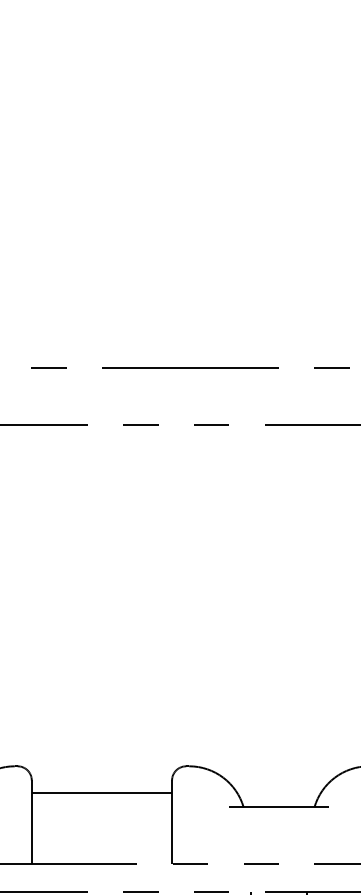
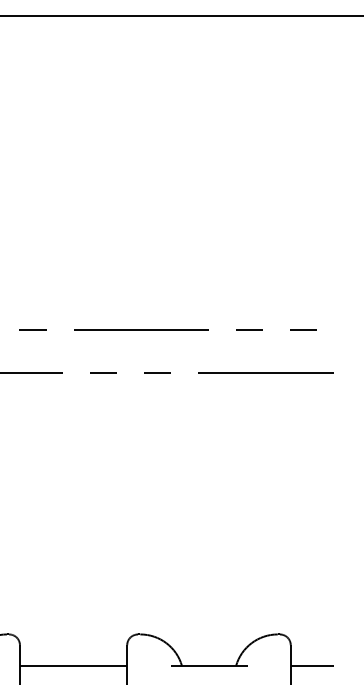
line: (101, 792) -> (73, 665), moved

